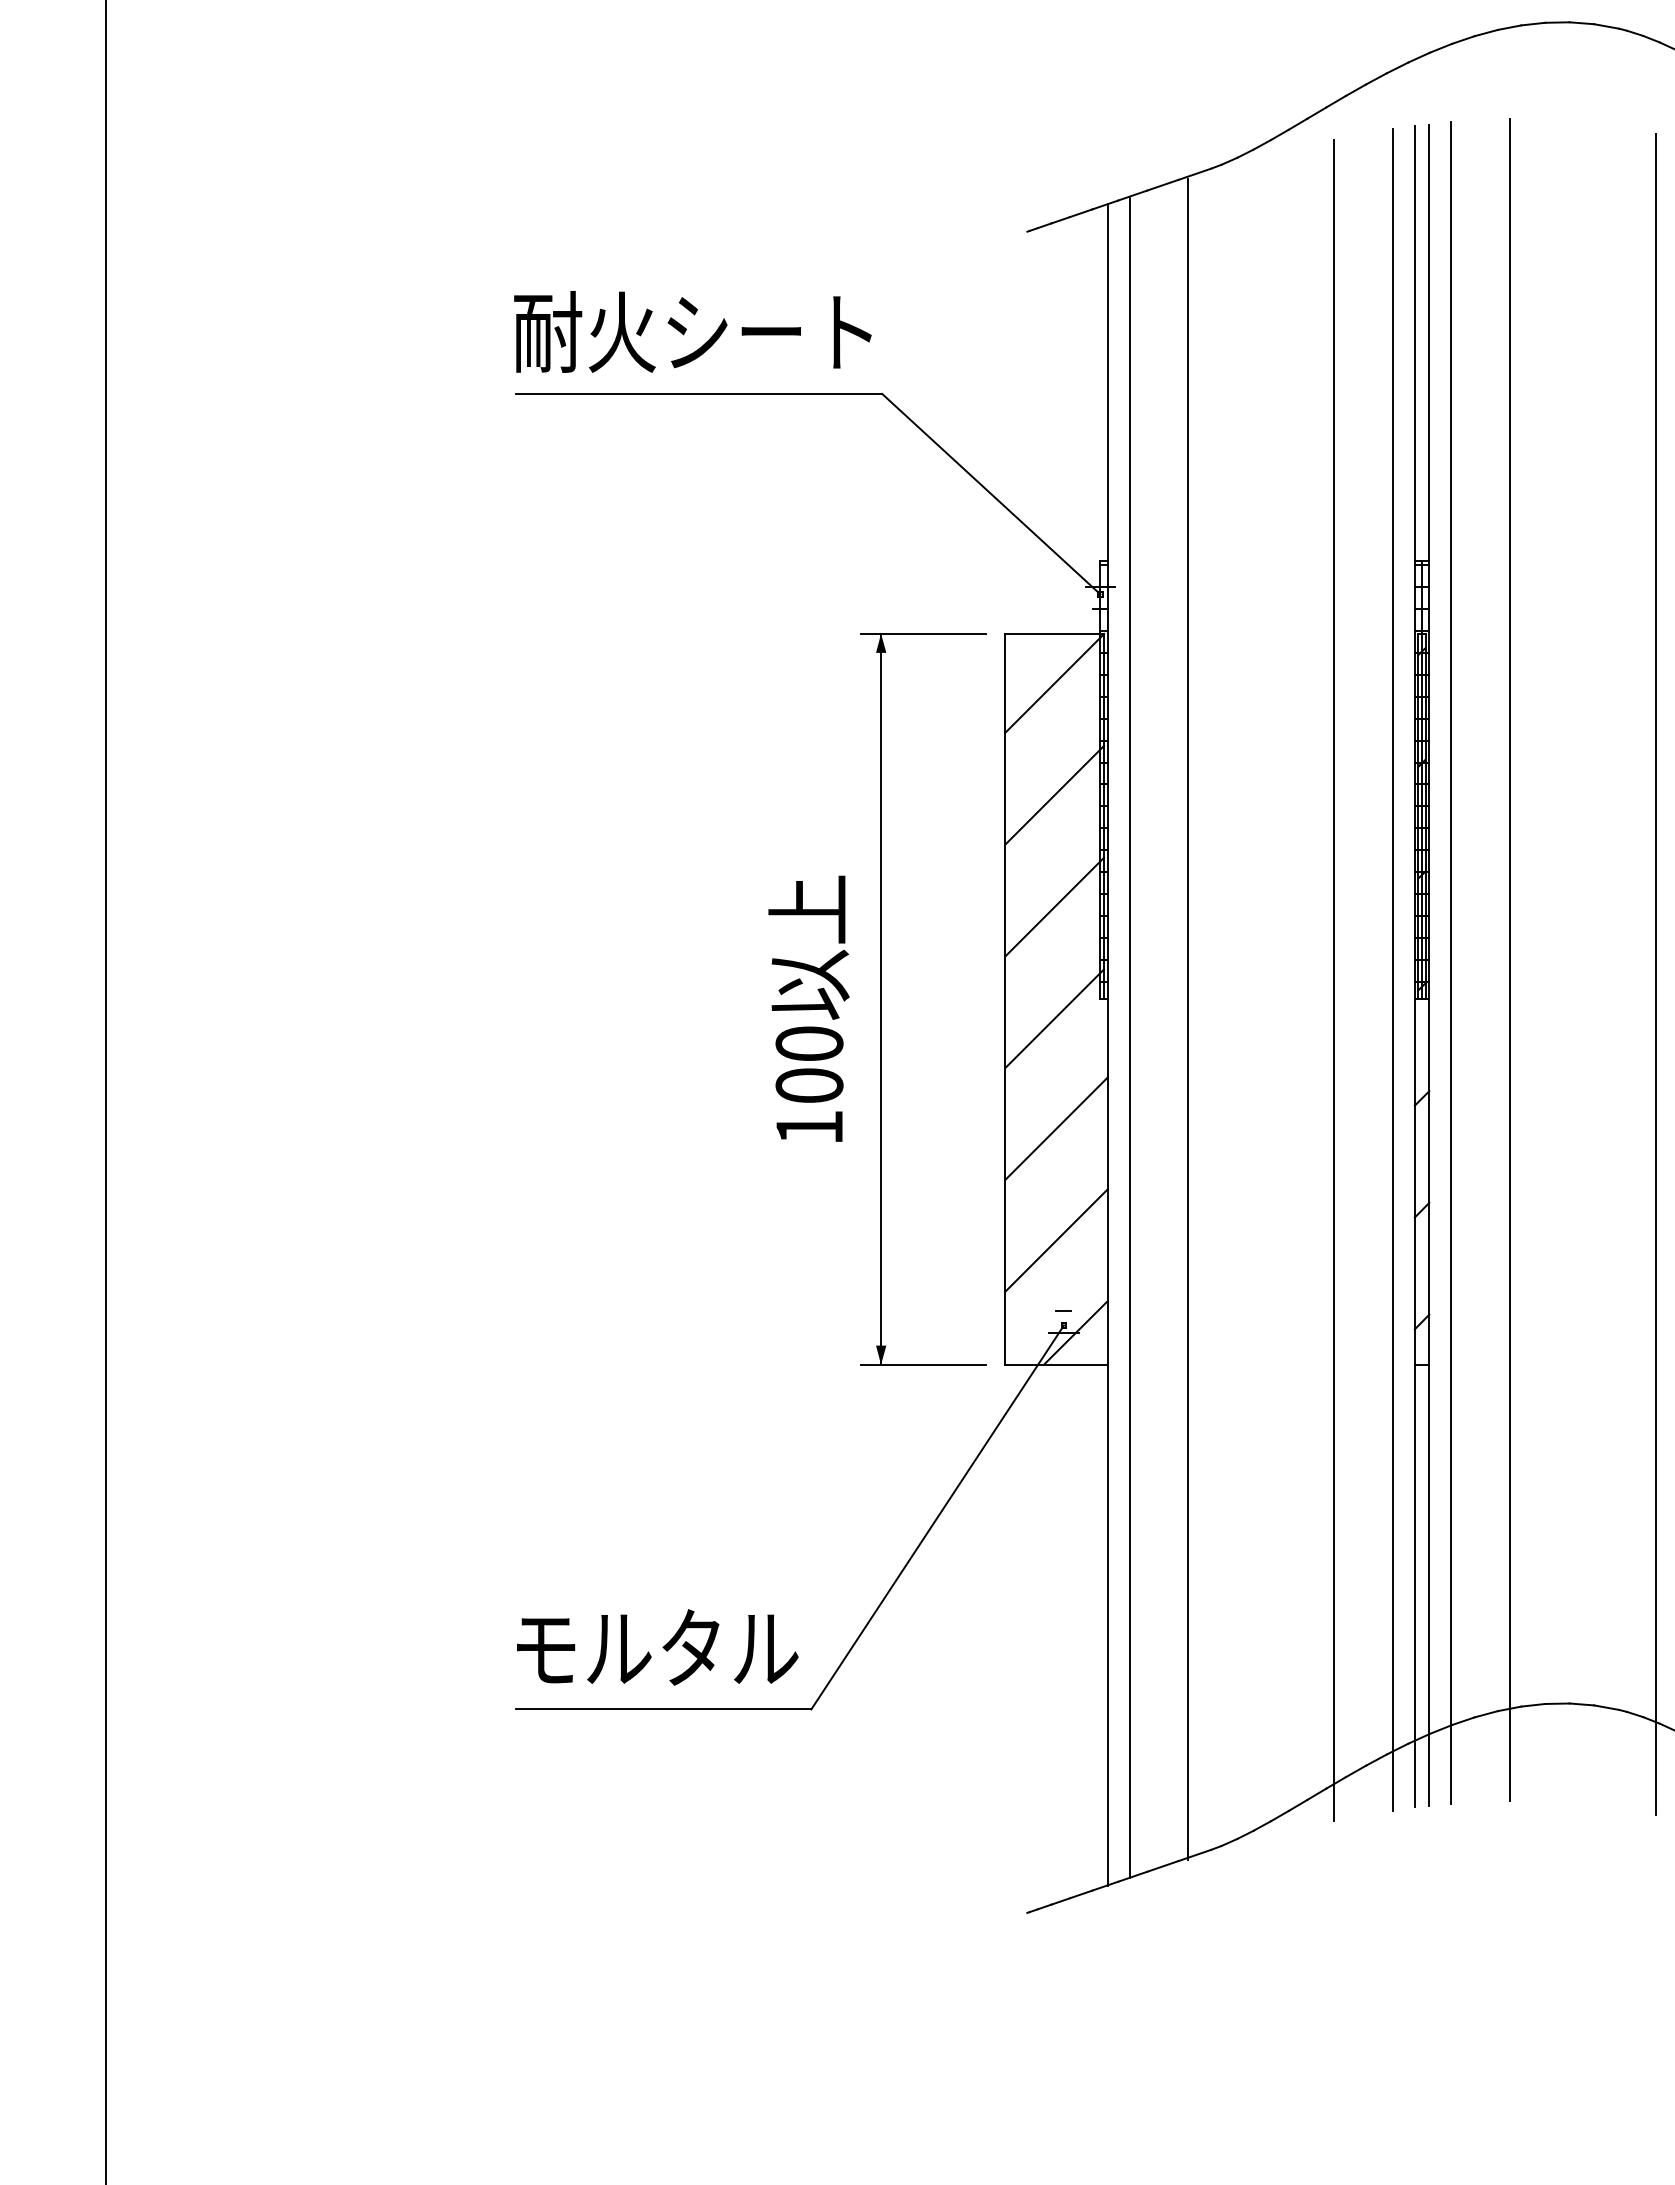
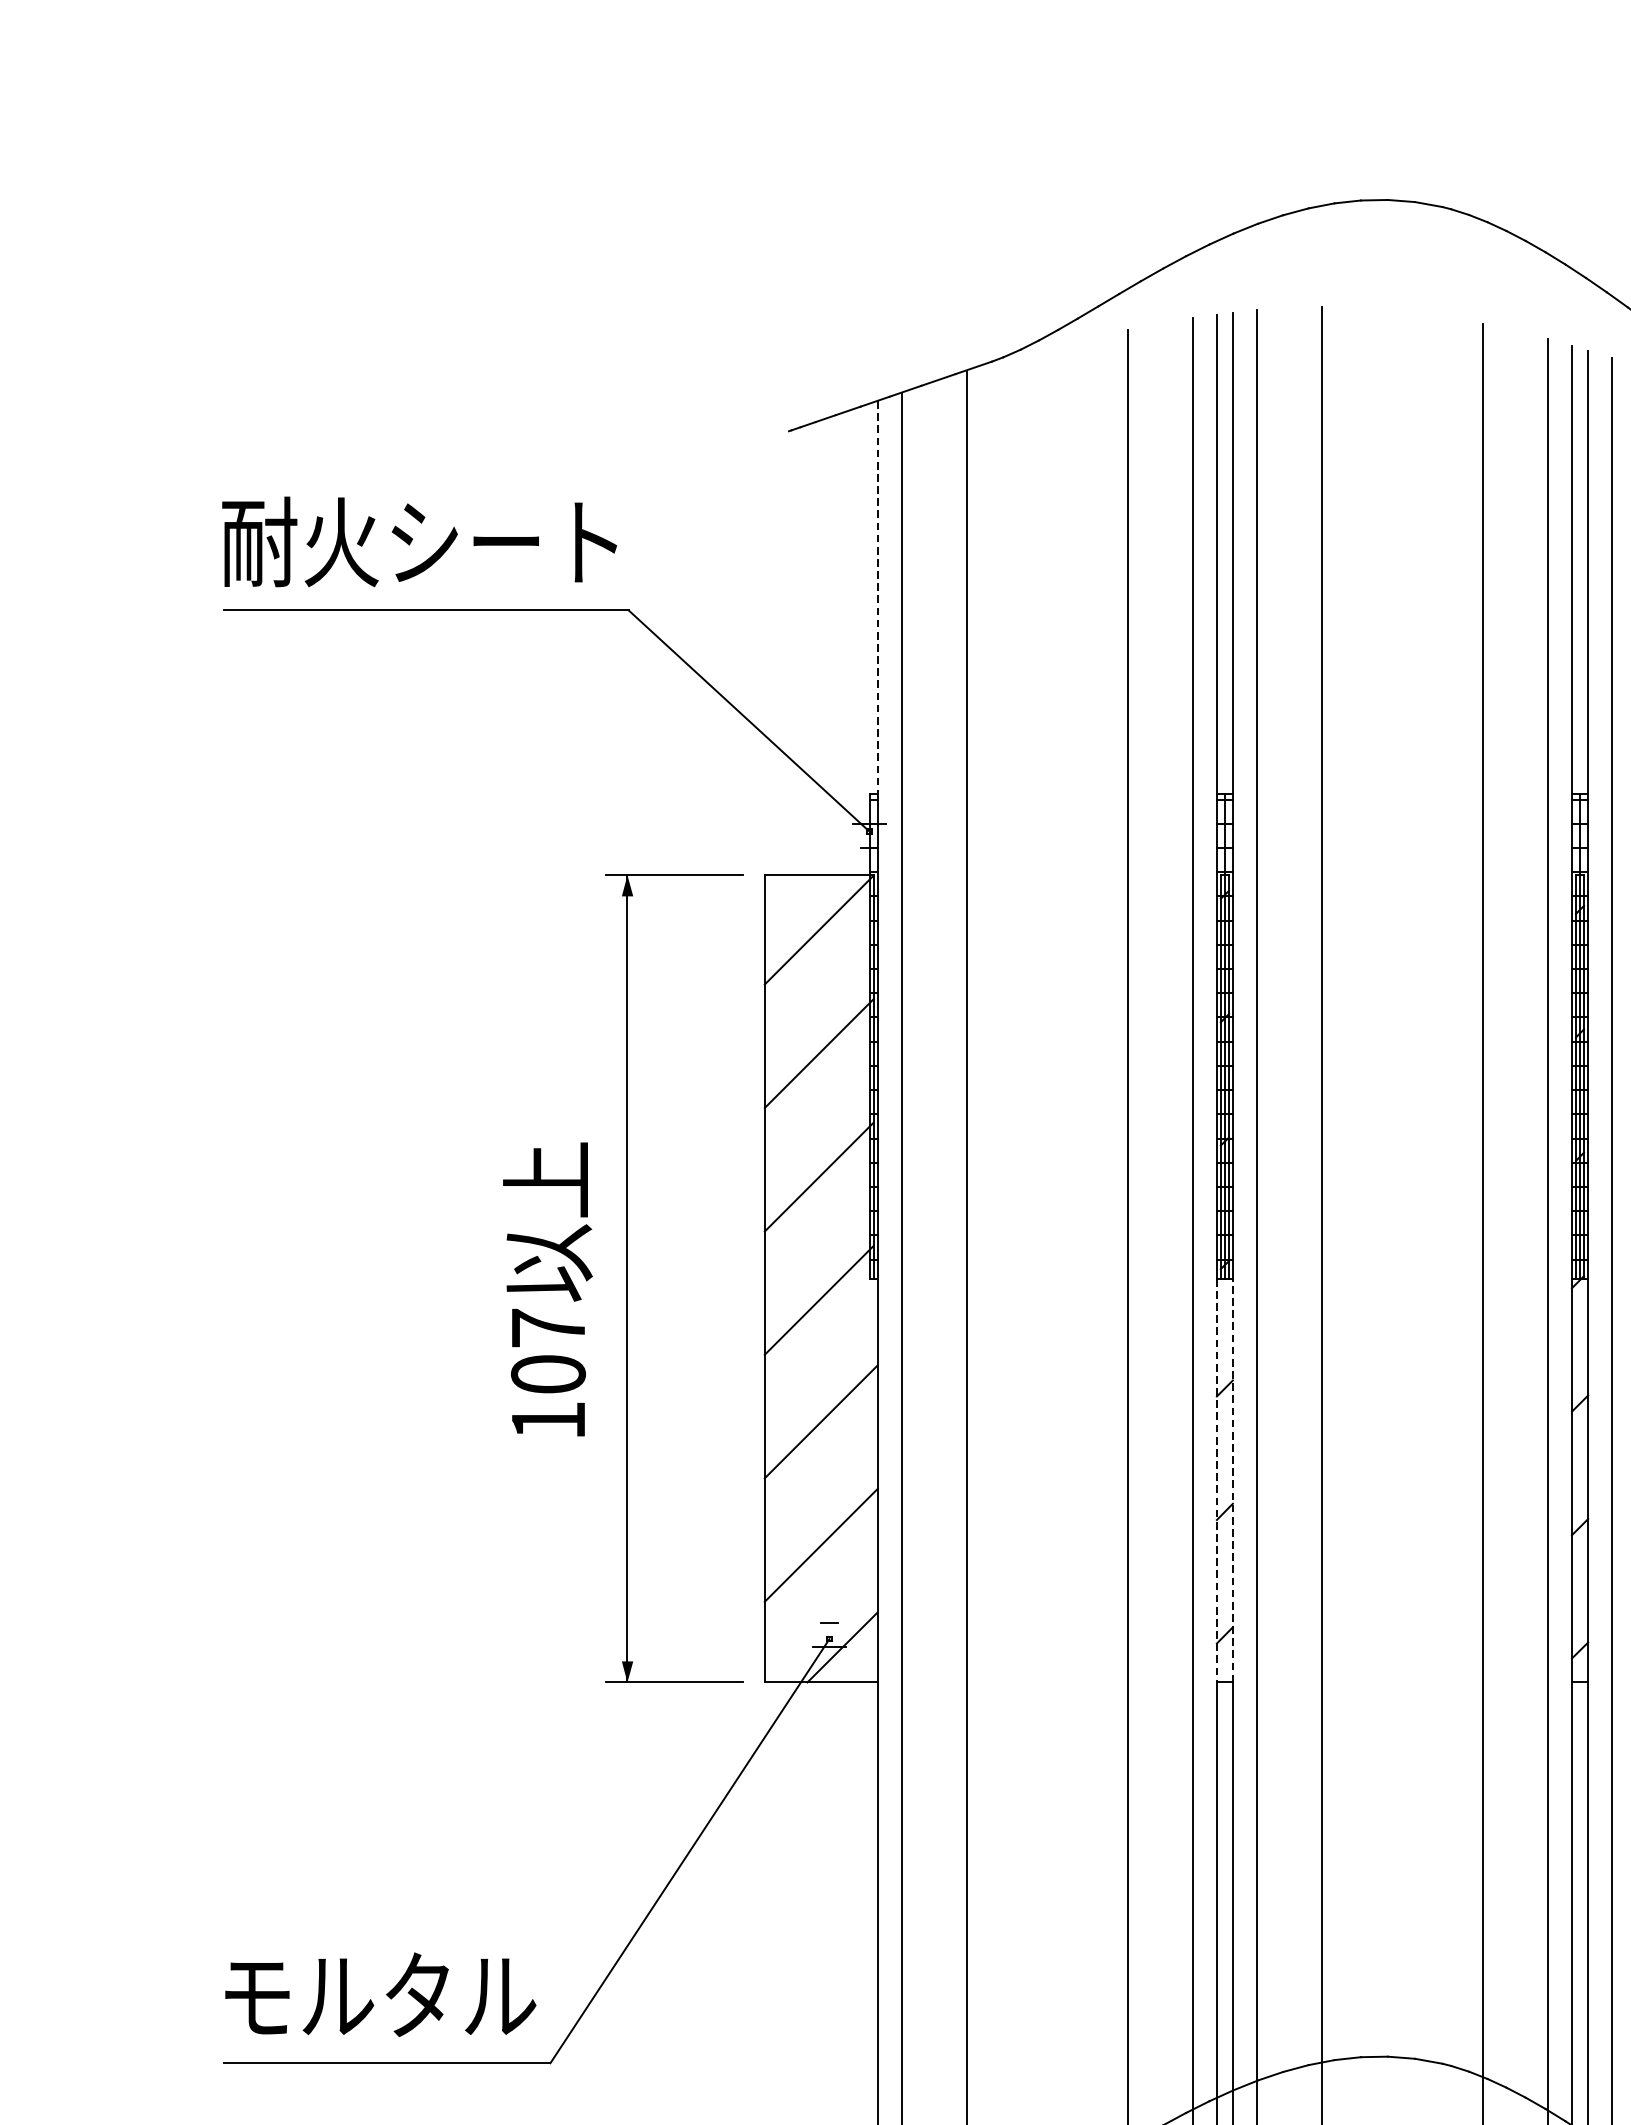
line: (1107, 383) -> (877, 598), solid -> dashed
text: (809, 1043) -> (548, 1327), 100 -> 107
line: (1414, 1181) -> (1216, 1480), solid -> dashed
line: (1429, 1181) -> (1233, 1480), solid -> dashed

